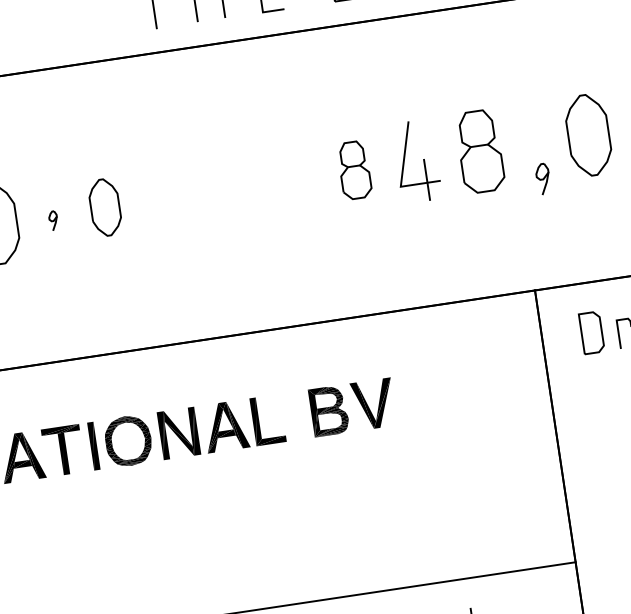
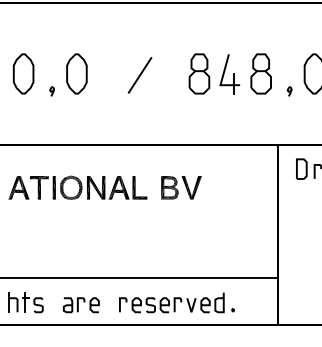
part: (354, 169) -> (199, 73), size x1.43
part: (543, 178) -> (289, 91), size x0.62
line: (233, 191) -> (139, 75), added
part: (104, 206) -> (76, 73), size x1.43
part: (52, 220) -> (51, 91), moved

